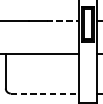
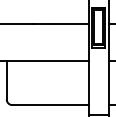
line: (63, 20) -> (71, 23), dashed -> solid
line: (44, 93) -> (50, 105), dashed -> solid

